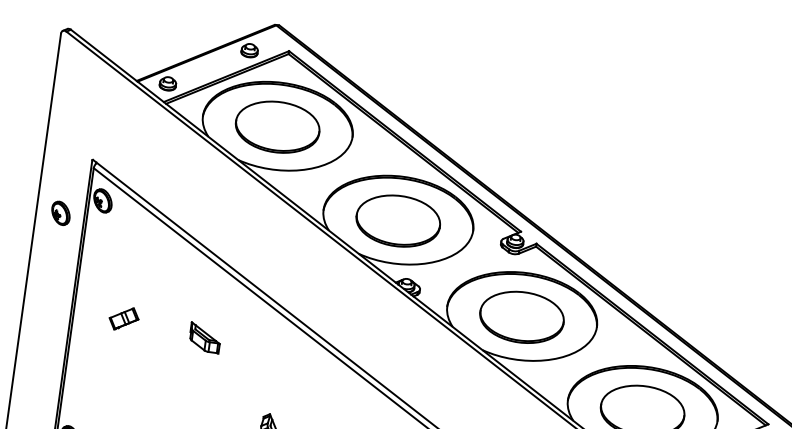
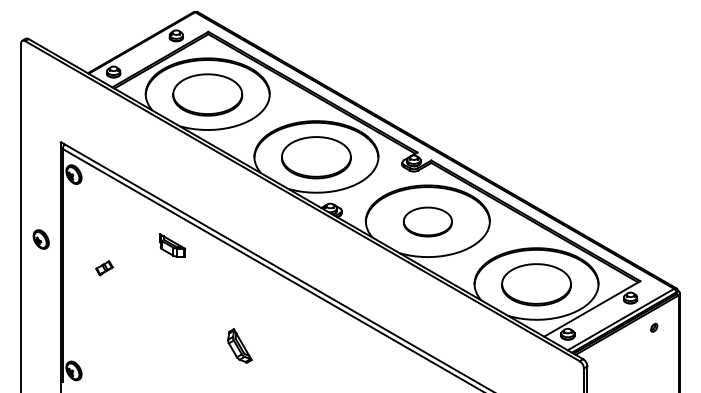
part: (60, 213) -> (40, 239), moved
part: (521, 316) -> (427, 221), size x0.7
part: (124, 318) -> (104, 267), size x0.7
part: (205, 337) -> (172, 245), moved

